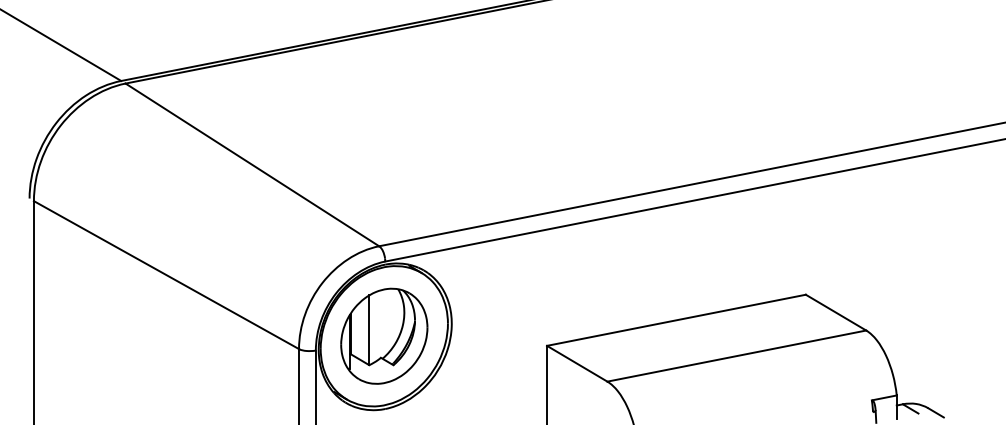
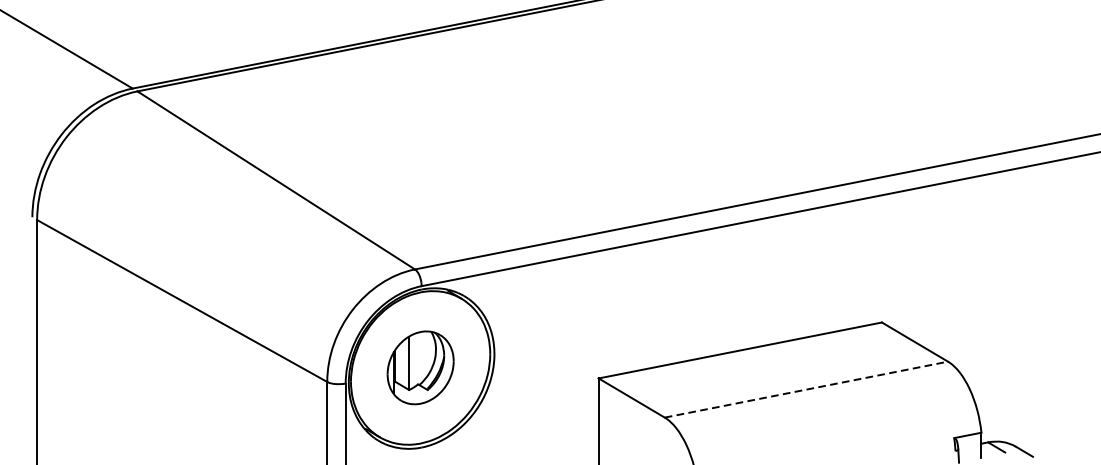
part: (384, 335) -> (420, 367), size x0.7
line: (736, 356) -> (806, 390), solid -> dashed

